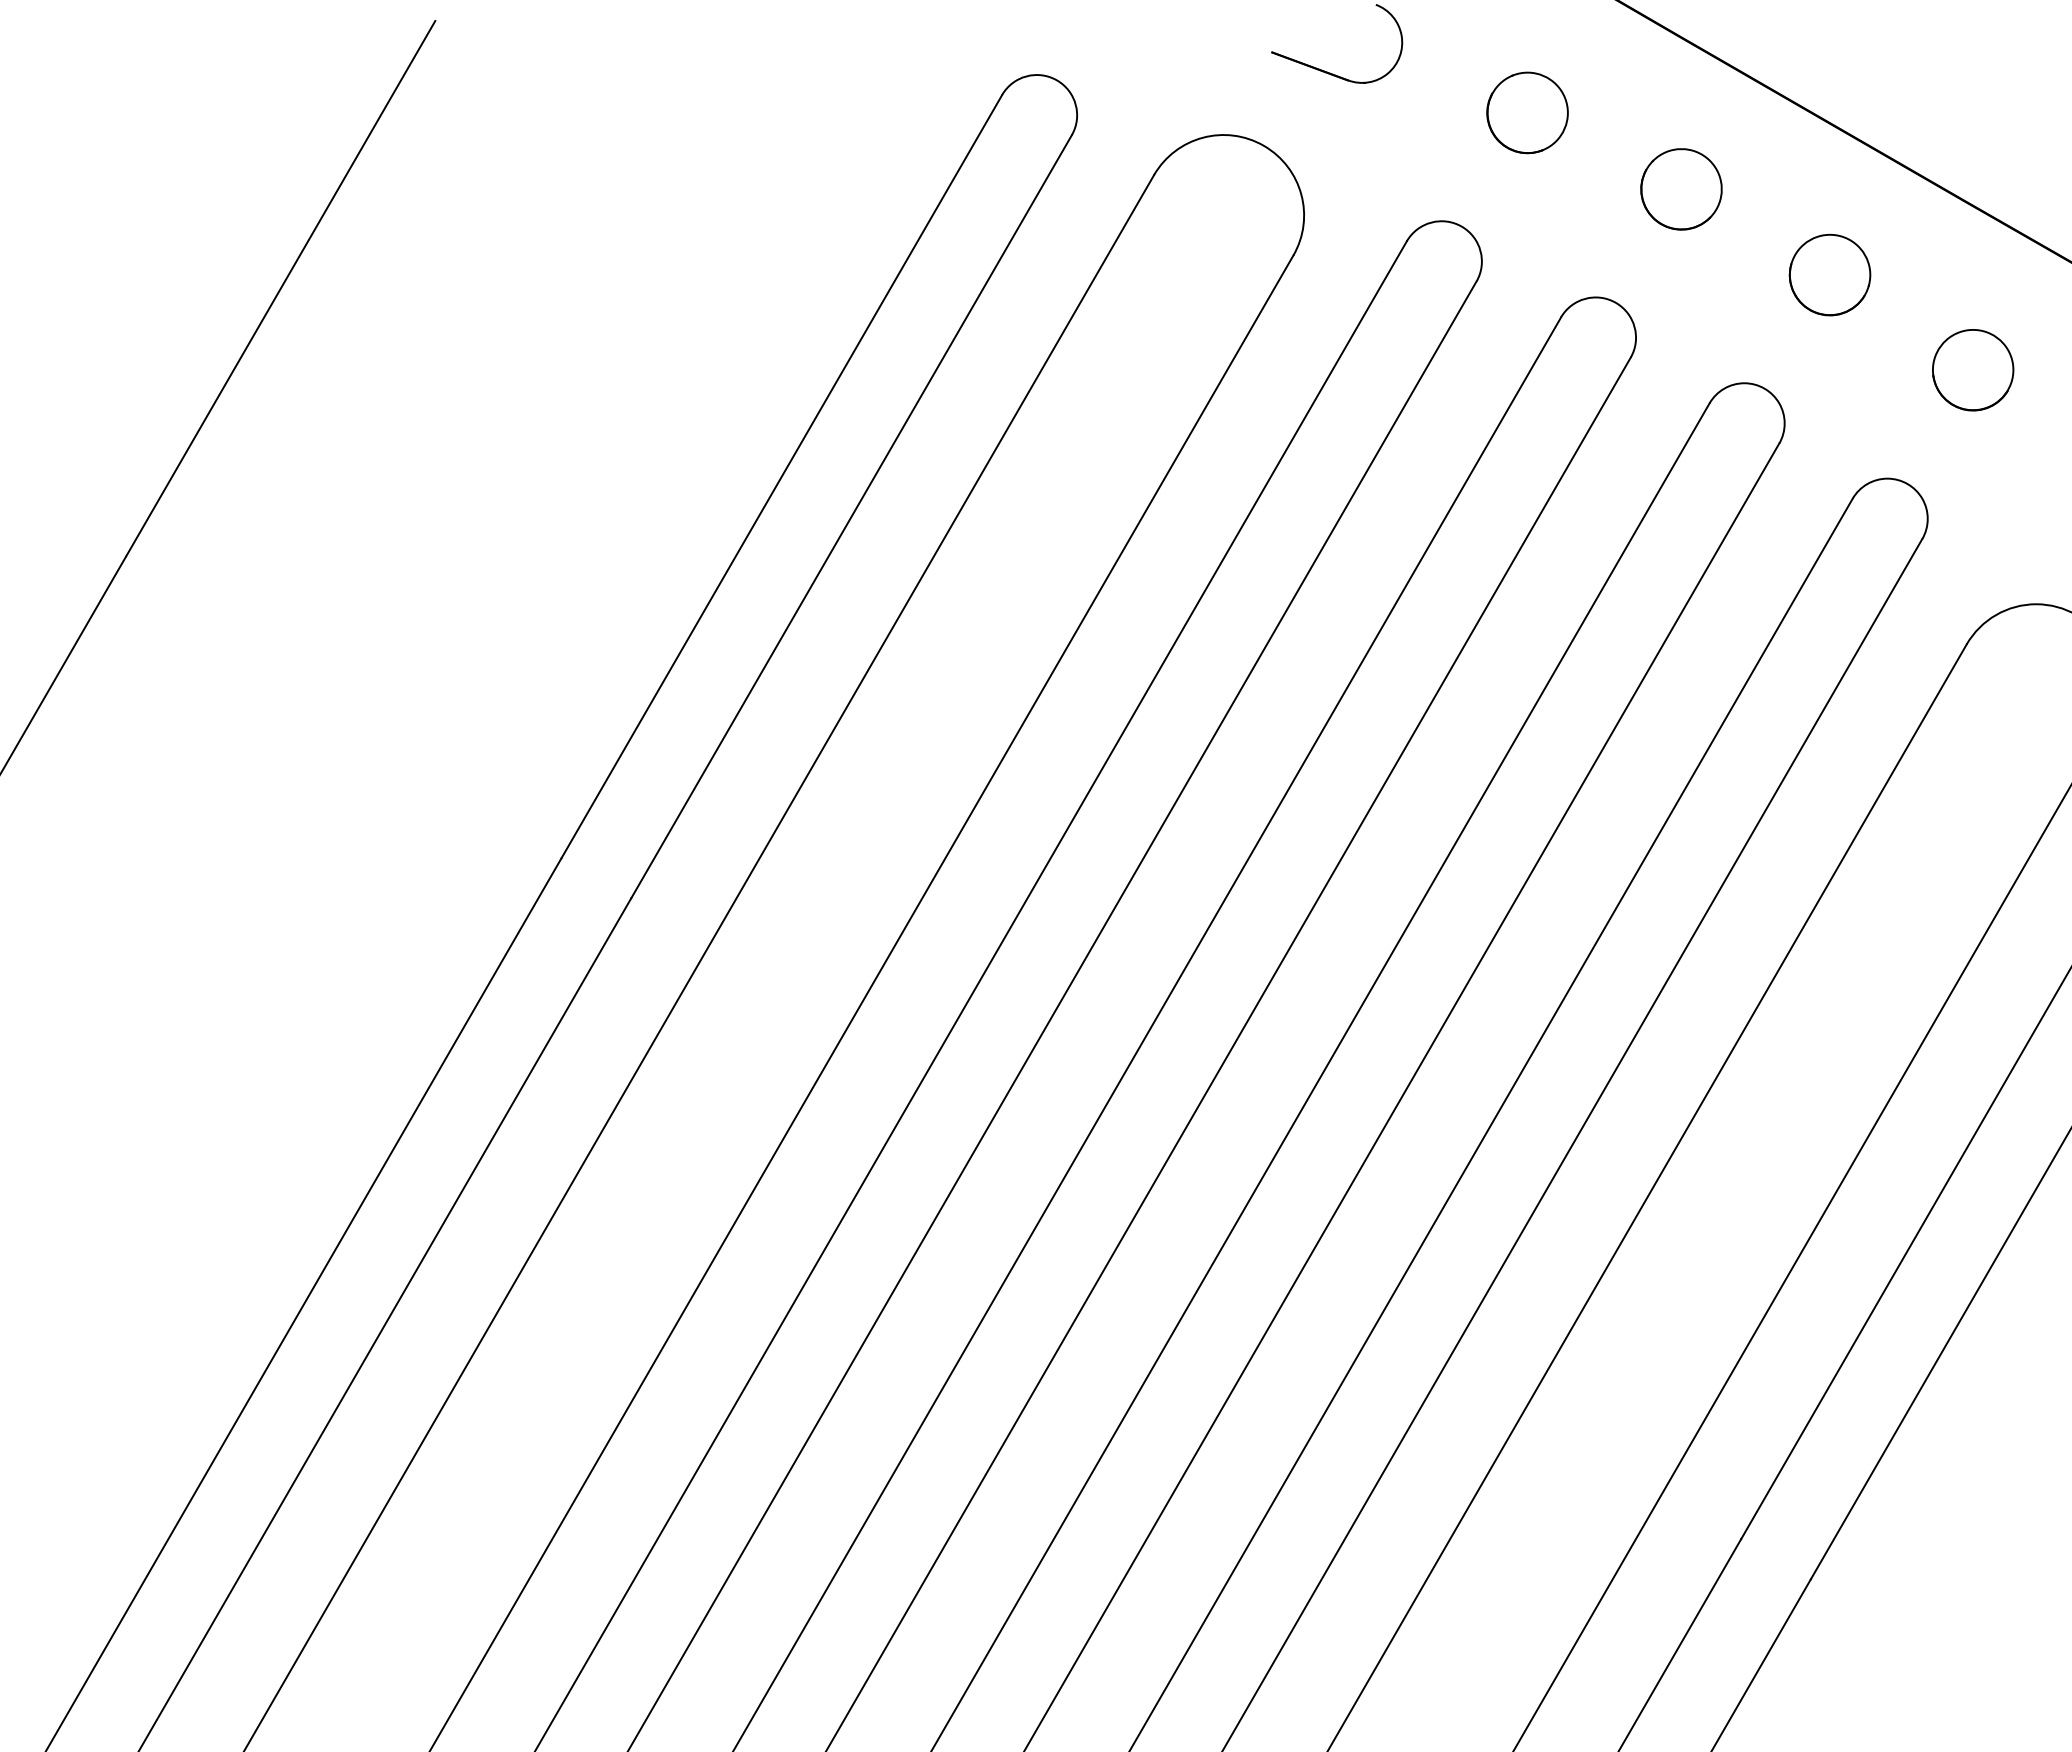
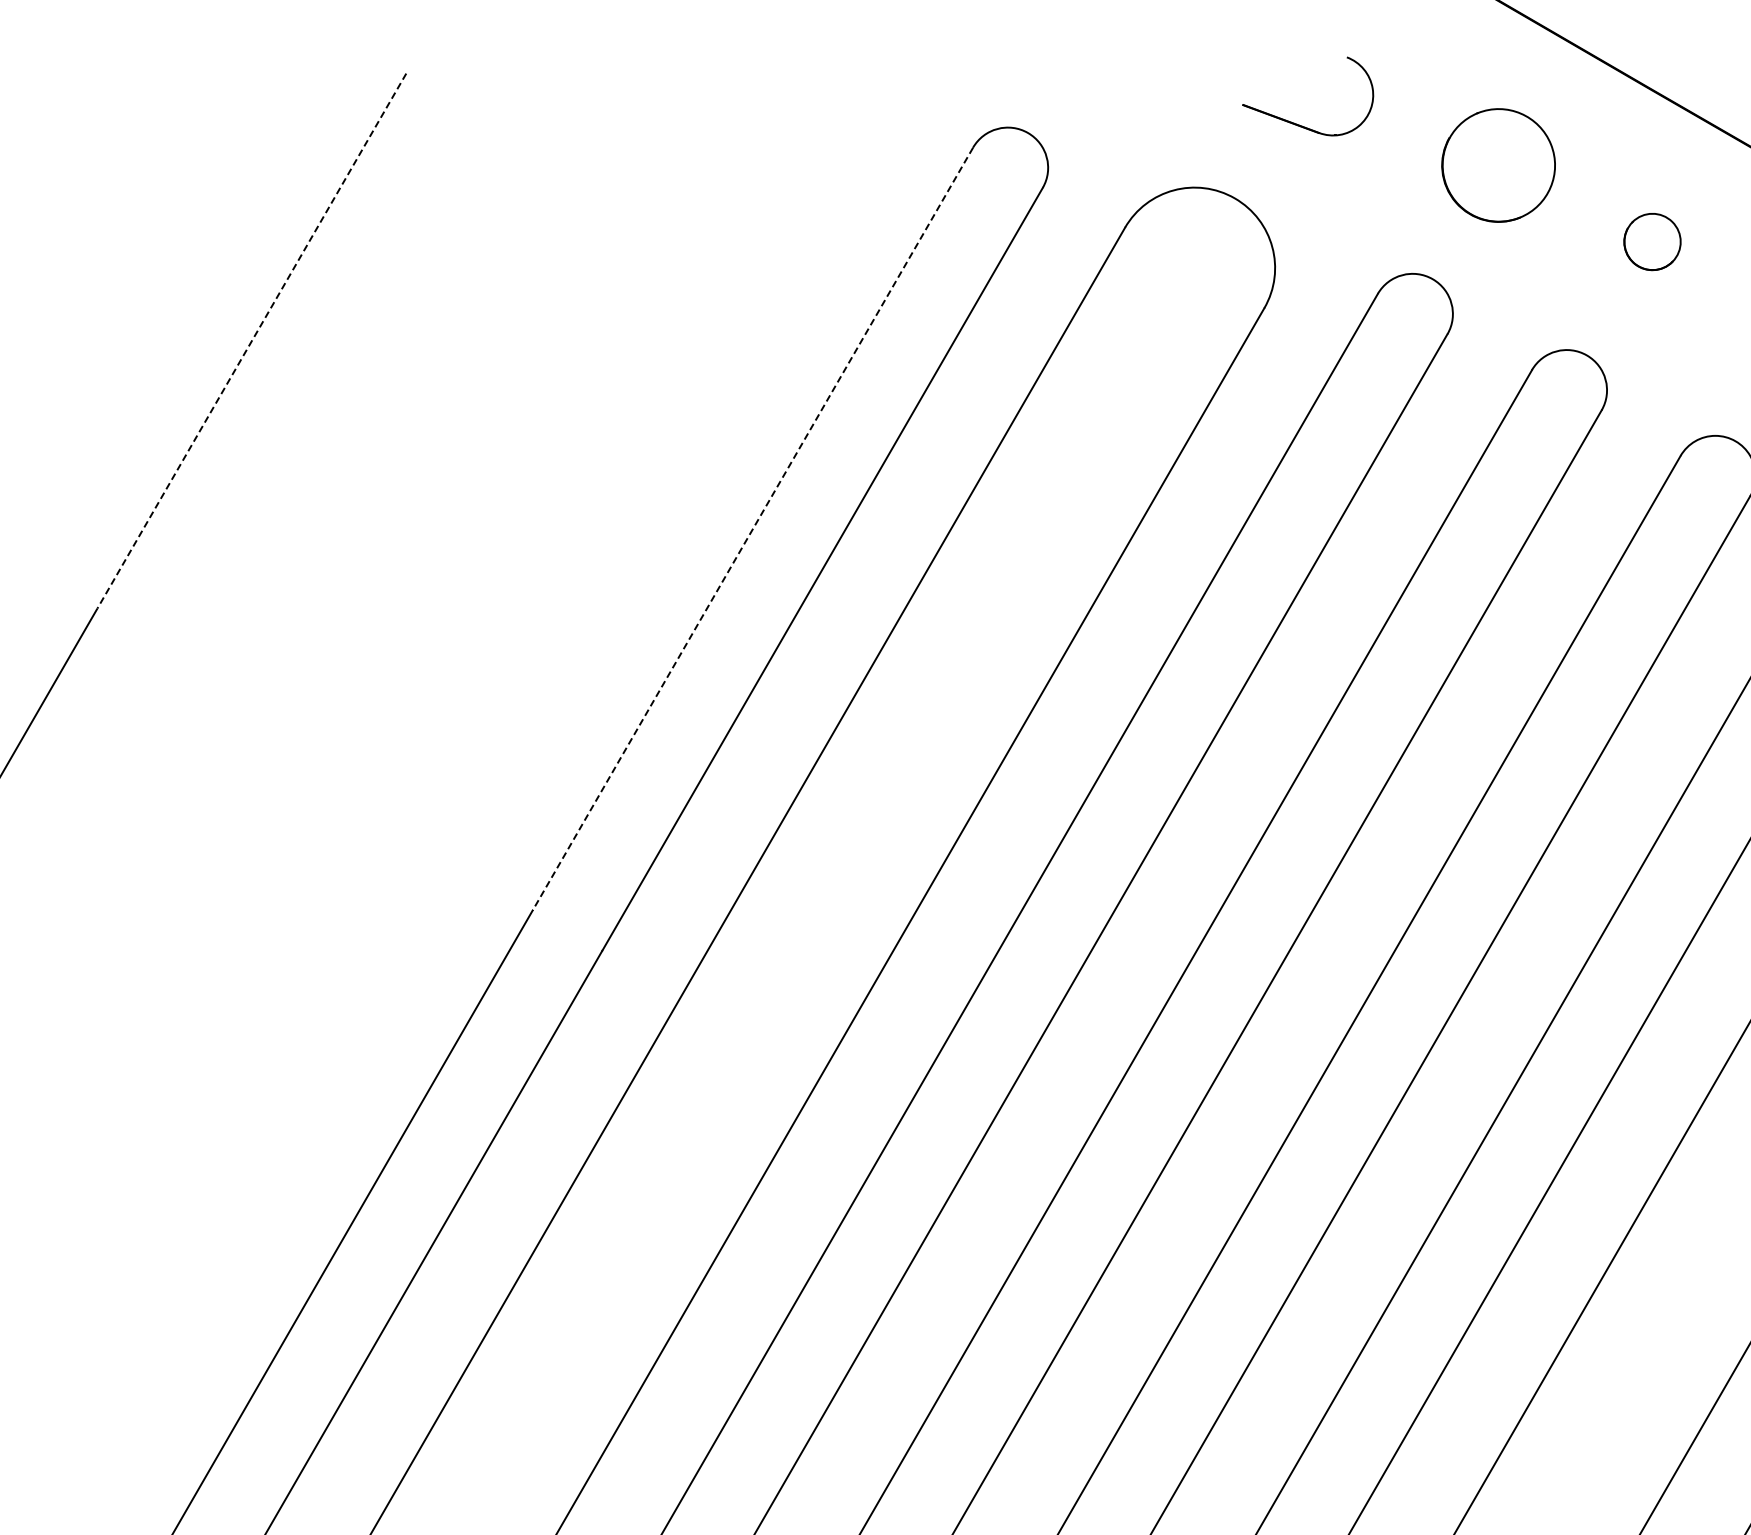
part: (1527, 112) -> (1498, 165), size x1.4
part: (1681, 189) -> (1652, 242), size x0.7
line: (280, 288) -> (251, 341), solid -> dashed
line: (781, 476) -> (752, 529), solid -> dashed

